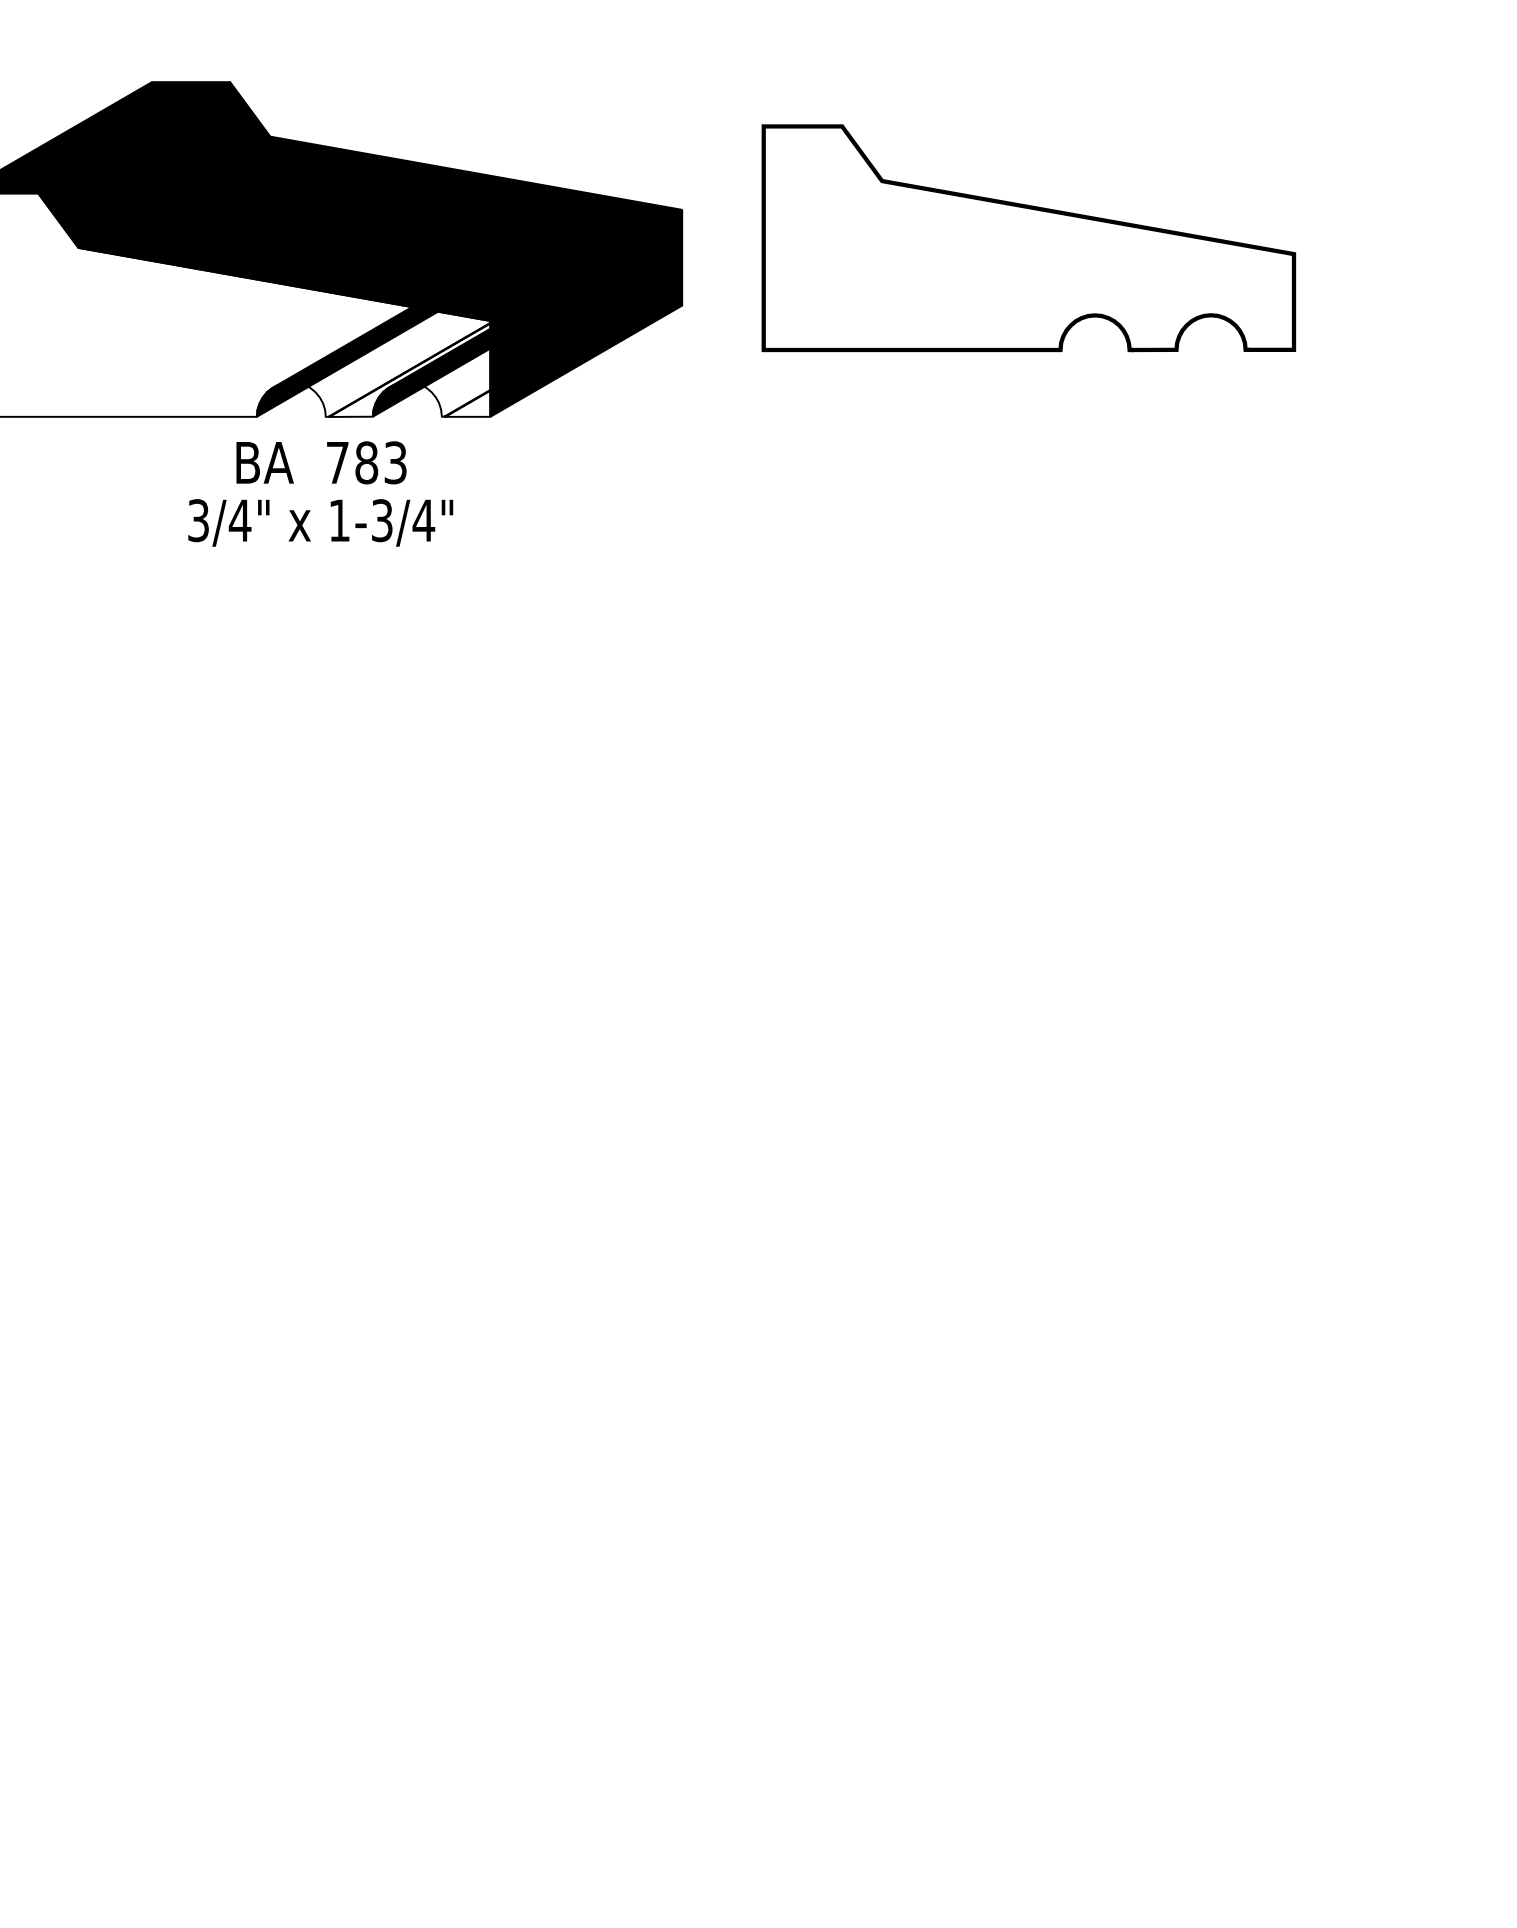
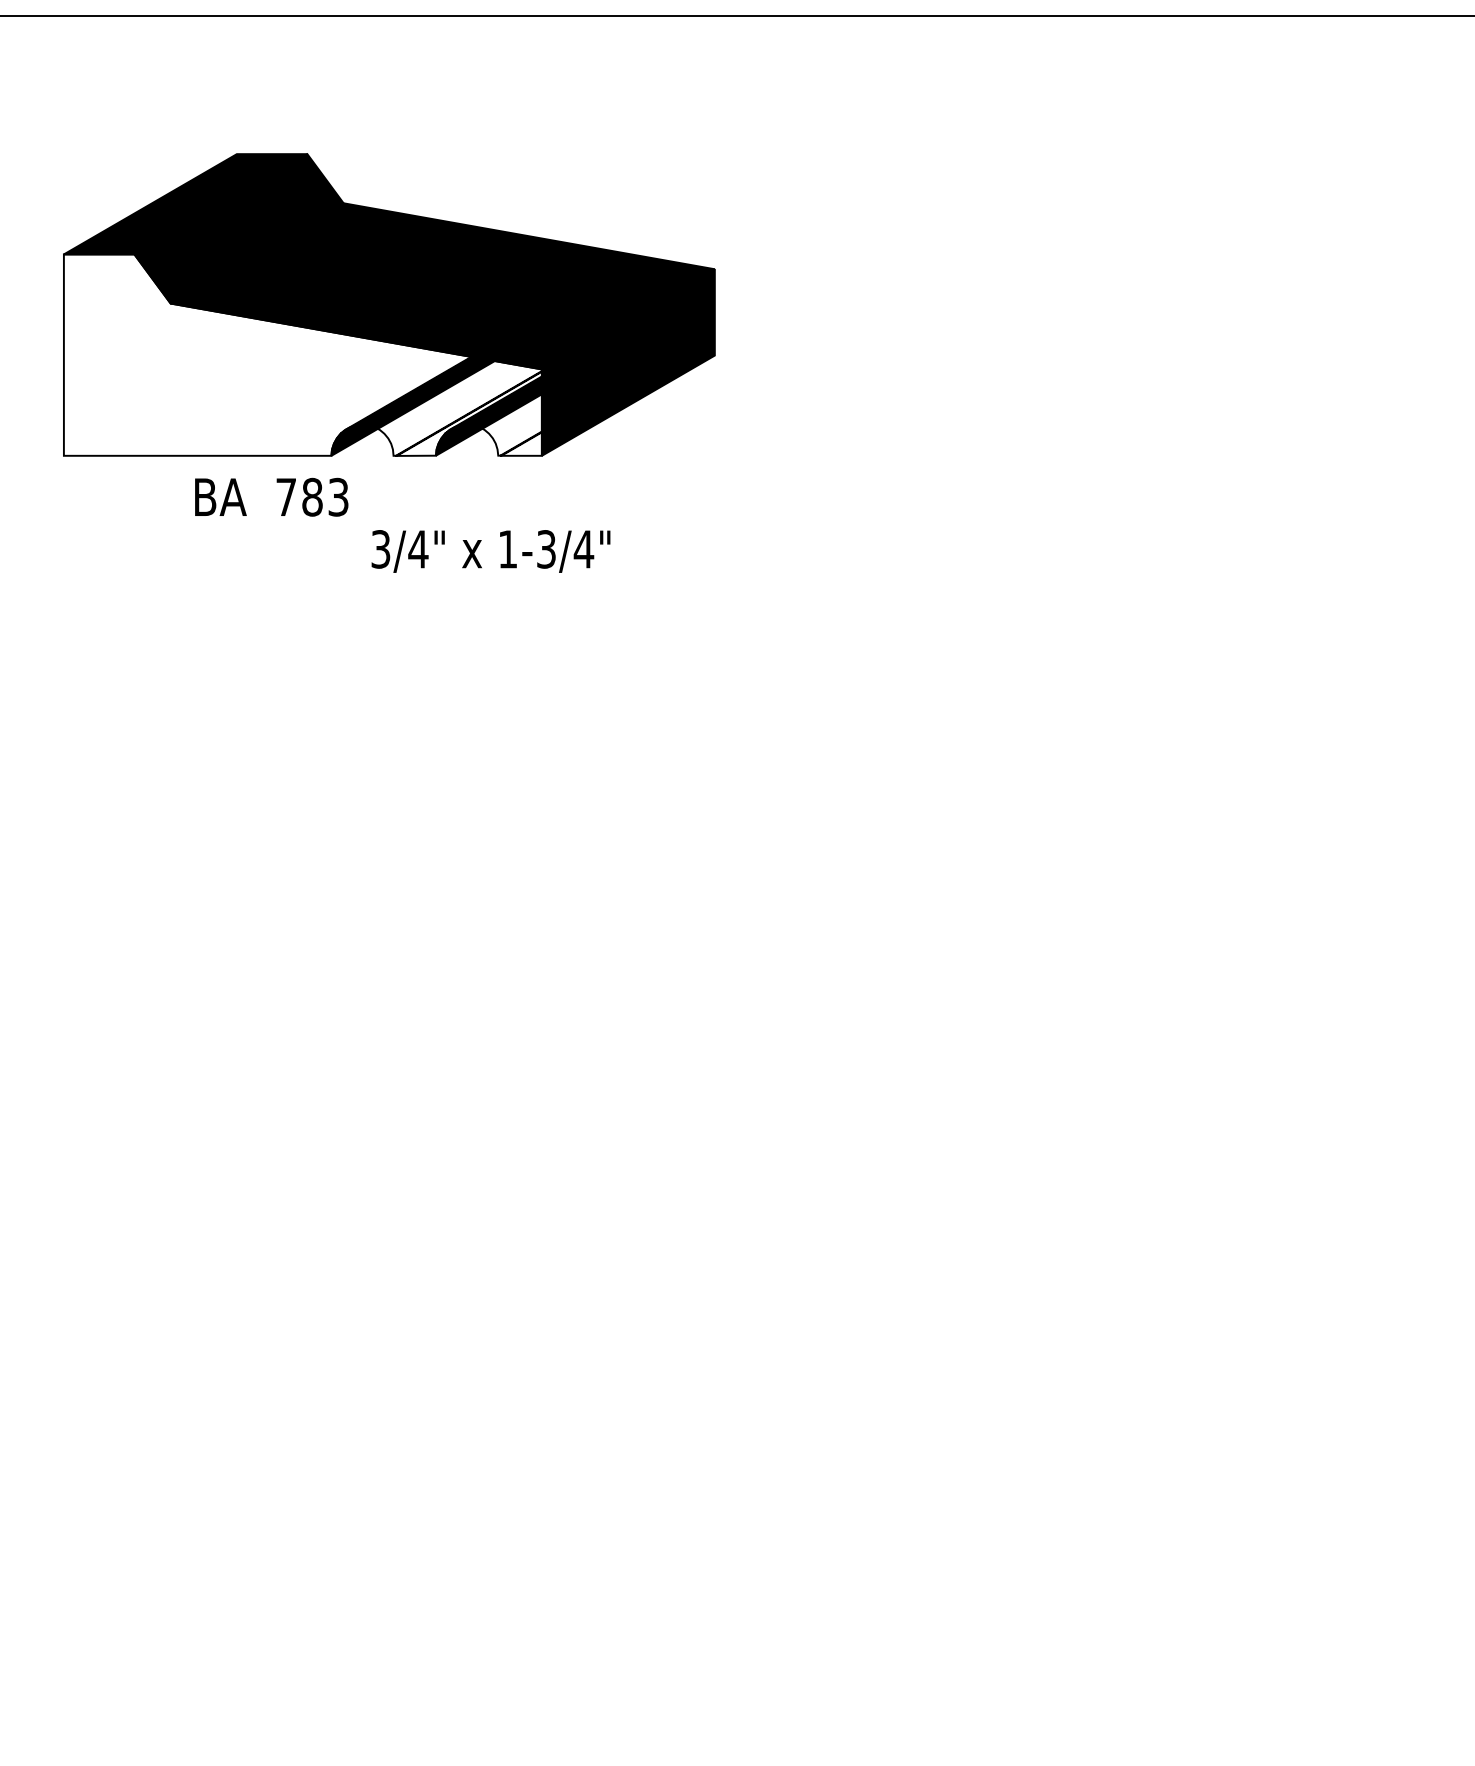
part: (1029, 237) -> (1027, 294), removed
text: (321, 461) -> (271, 496), moved
text: (320, 522) -> (490, 551), moved

